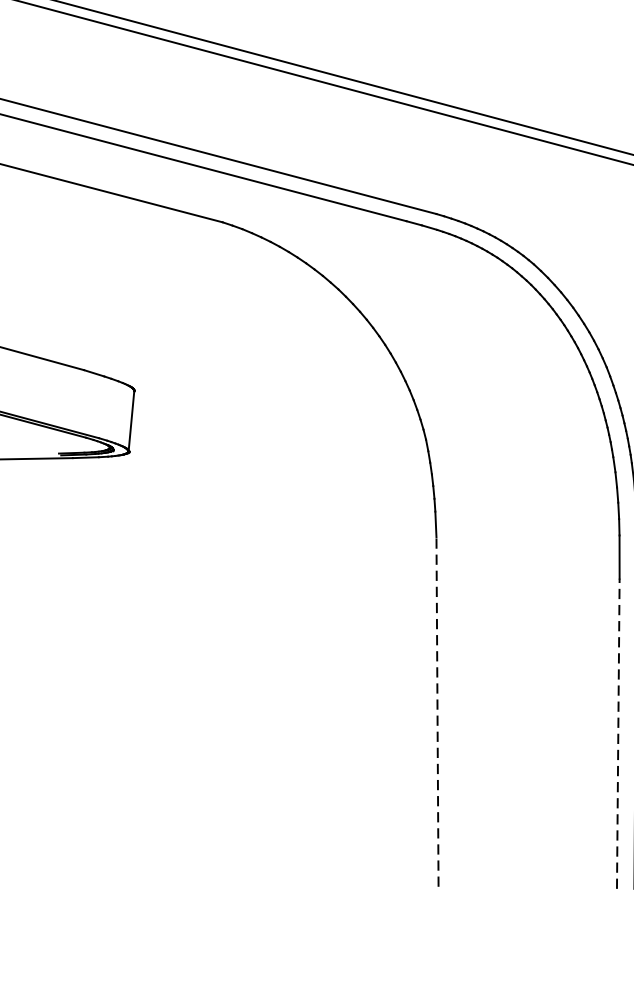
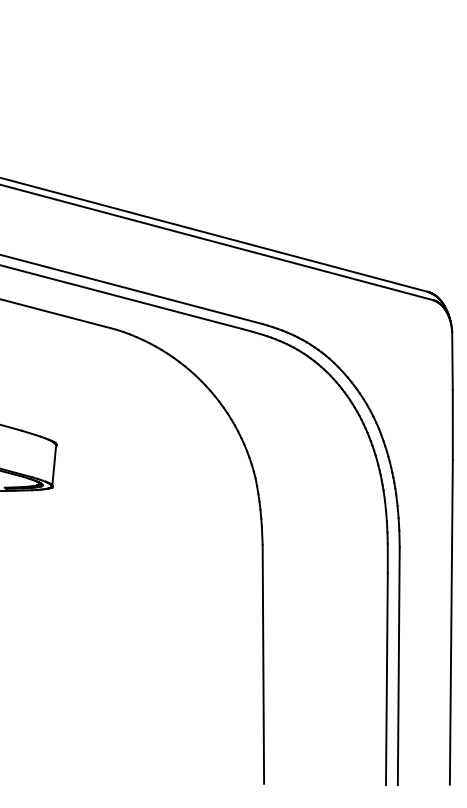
line: (437, 710) -> (263, 663), dashed -> solid
line: (617, 734) -> (386, 679), dashed -> solid

